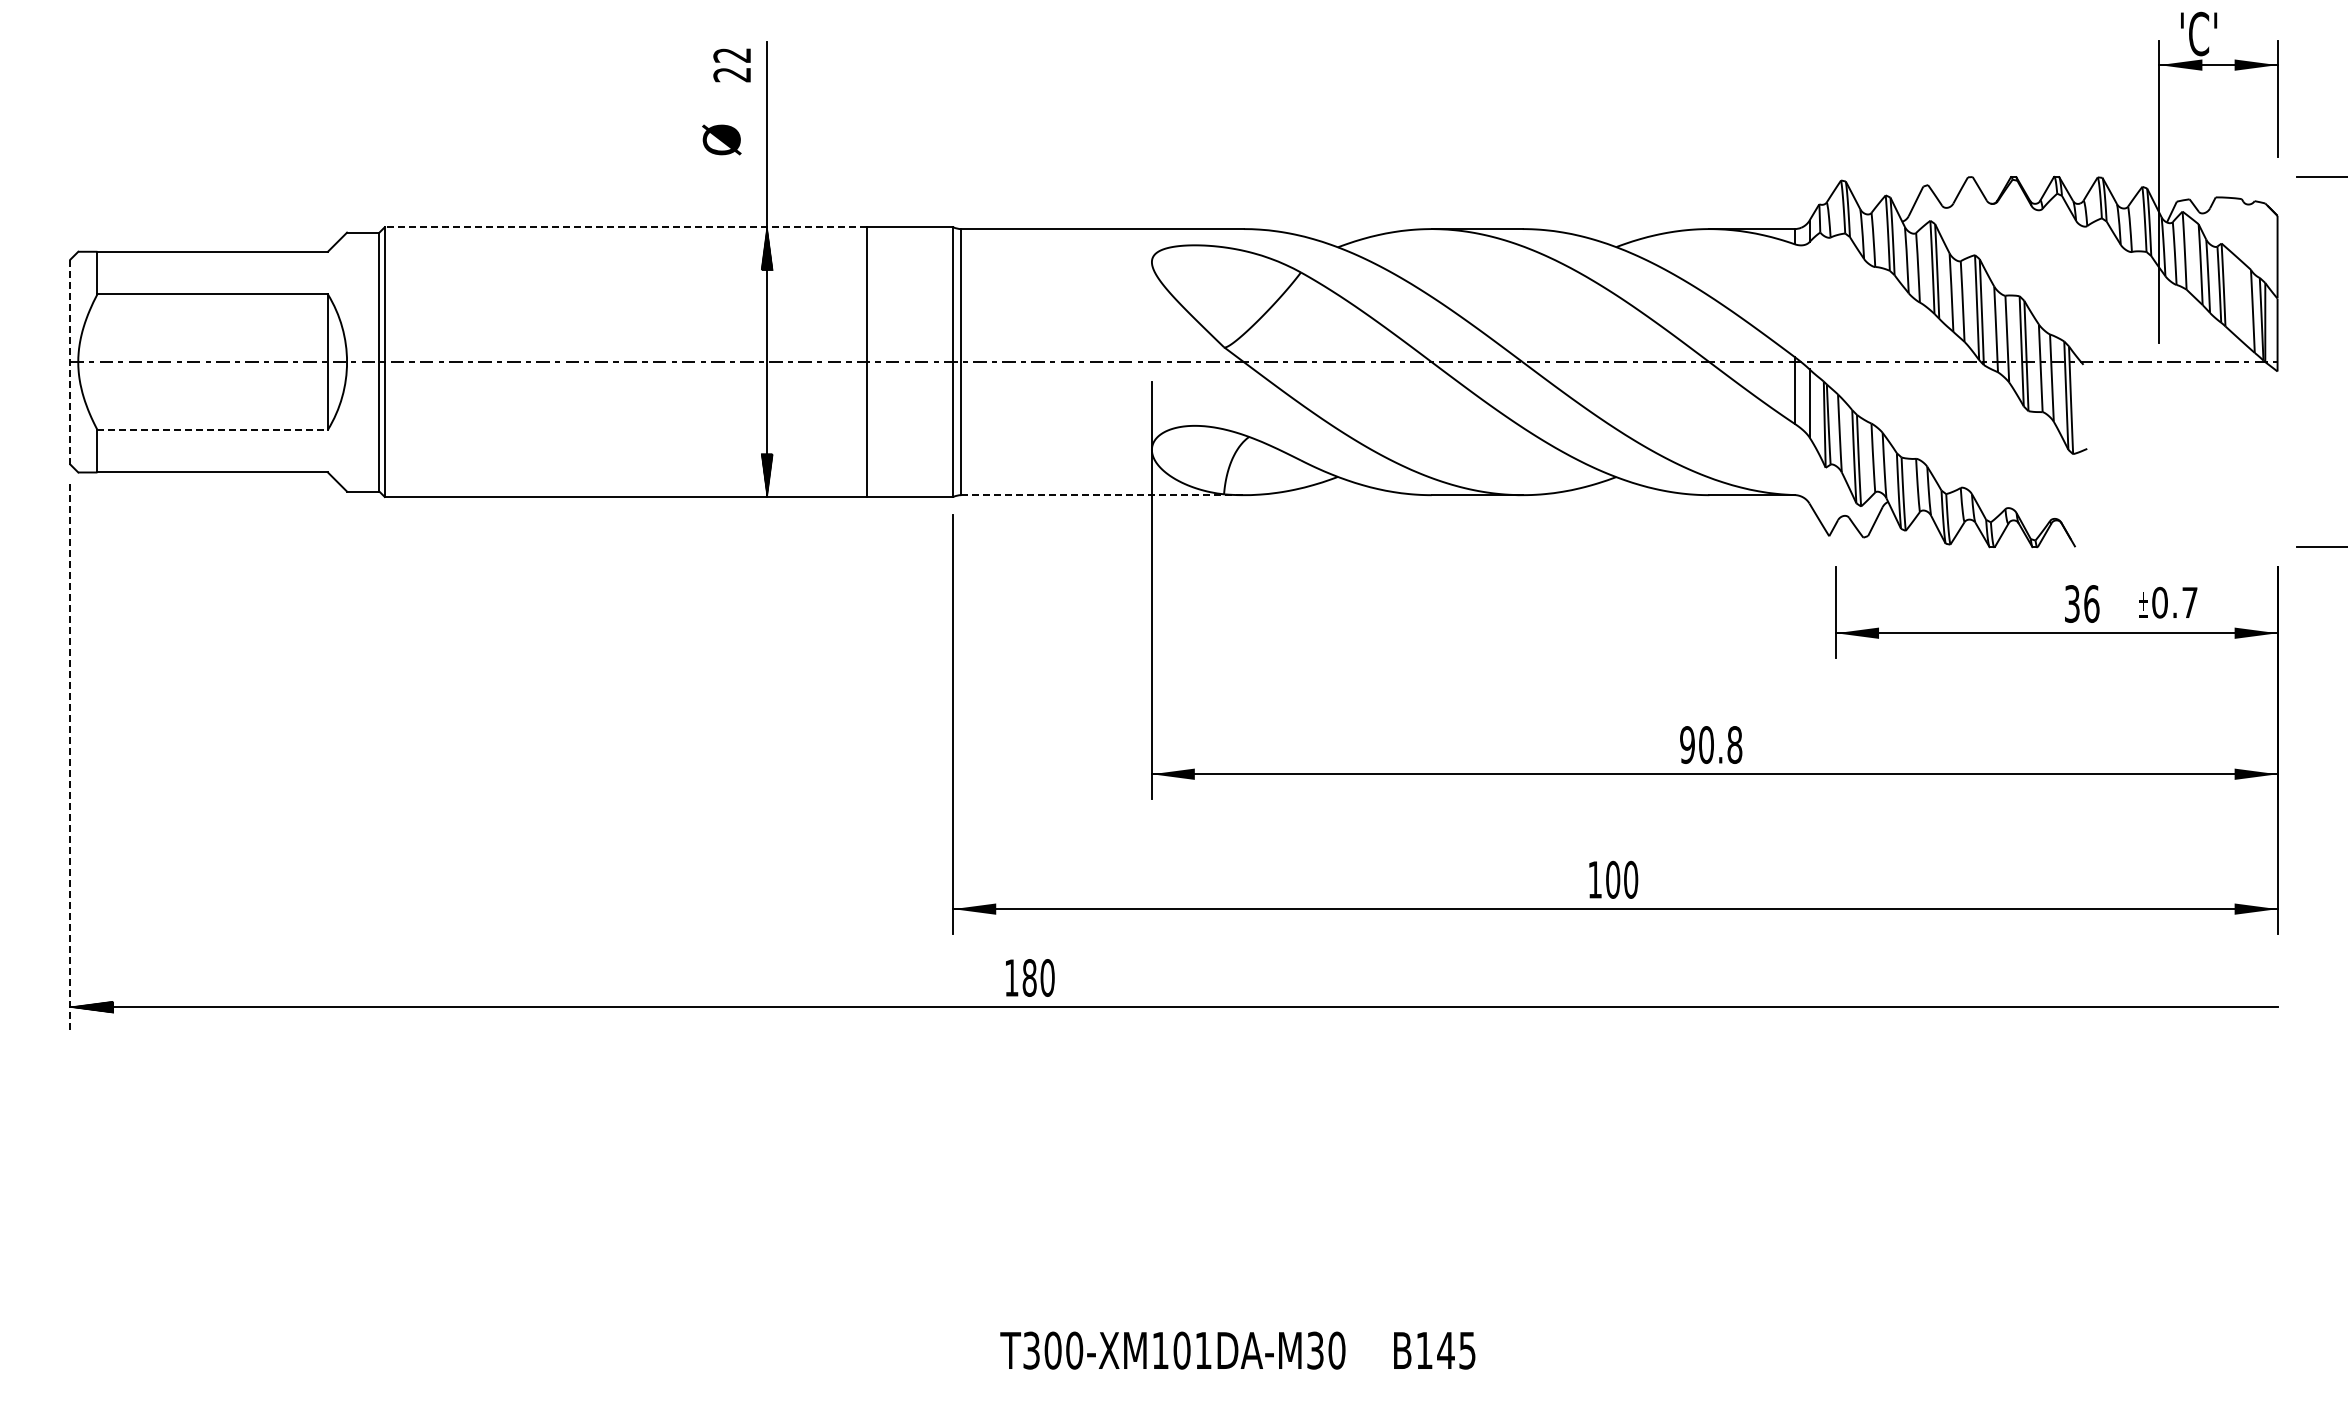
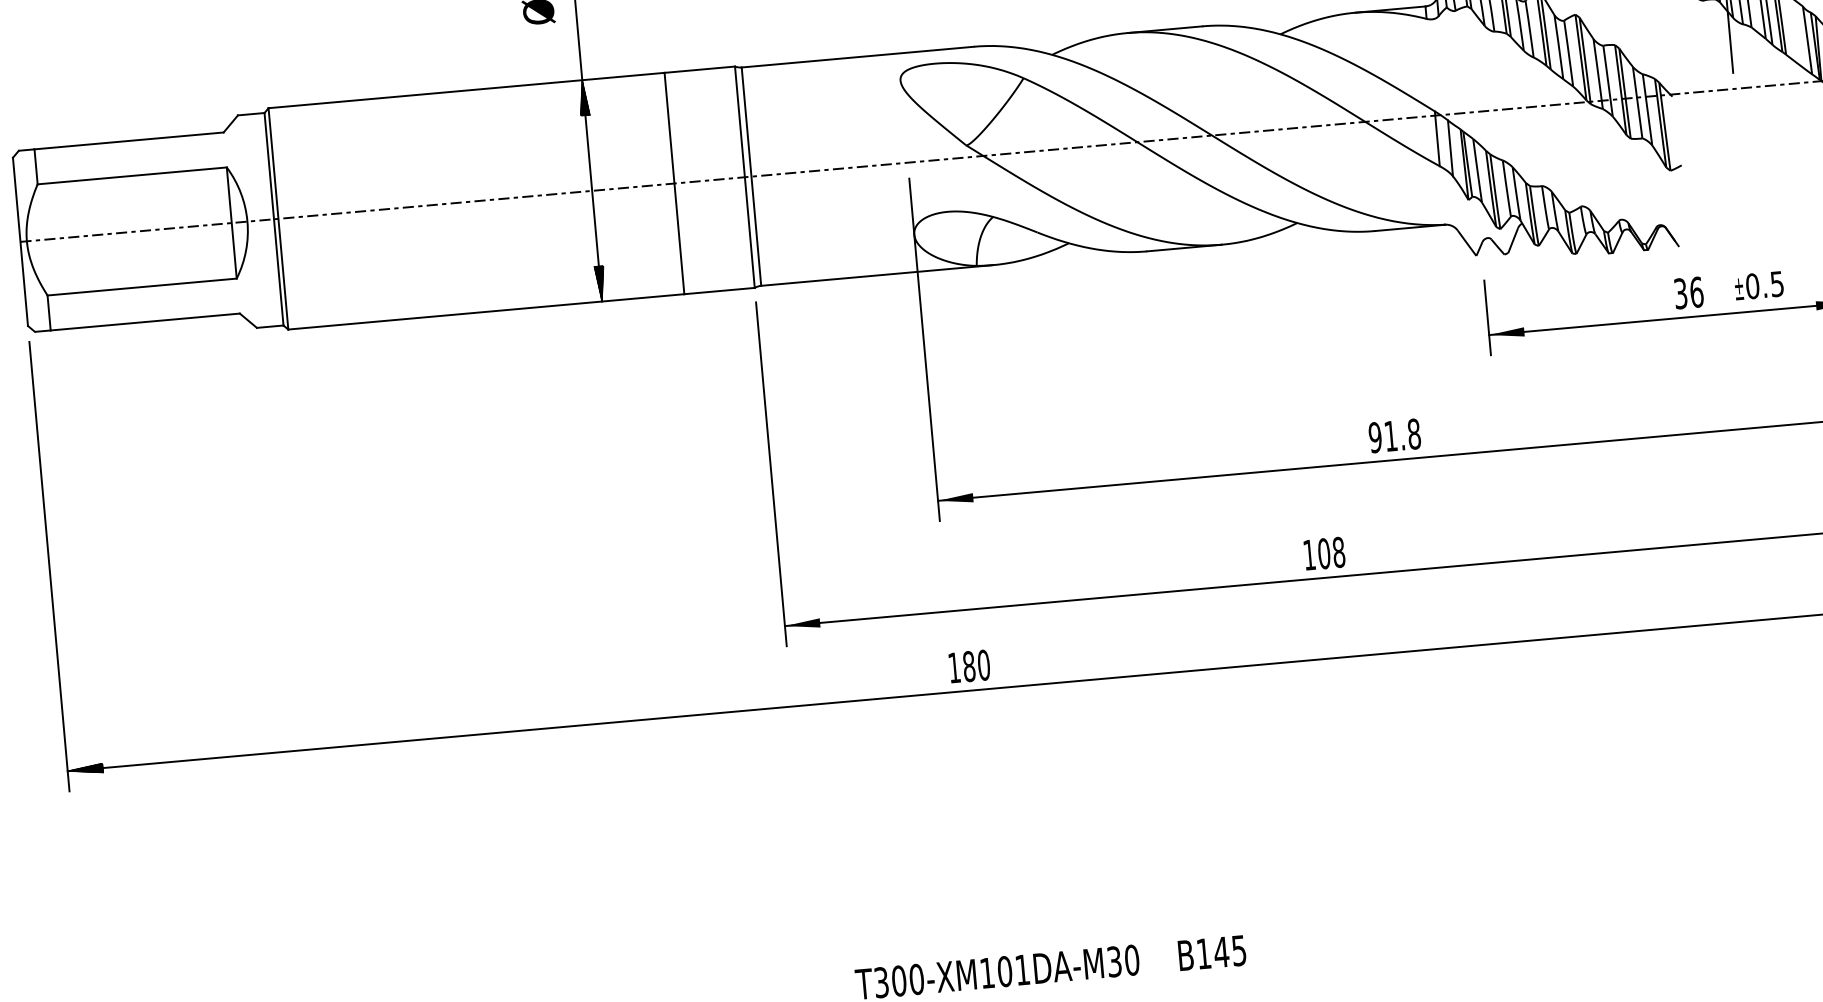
line: (625, 227) -> (466, 90), dashed -> solid
line: (70, 362) -> (20, 242), dashed -> solid
line: (213, 429) -> (142, 286), dashed -> solid
line: (1103, 495) -> (877, 275), dashed -> solid
text: (2189, 602) -> (1776, 283), 0.7 -> 0.5
text: (1706, 744) -> (1390, 435), 90.8 -> 91.8
line: (70, 757) -> (49, 566), dashed -> solid
text: (1631, 879) -> (1339, 552), 100 -> 108
text: (1030, 977) -> (969, 666), moved

